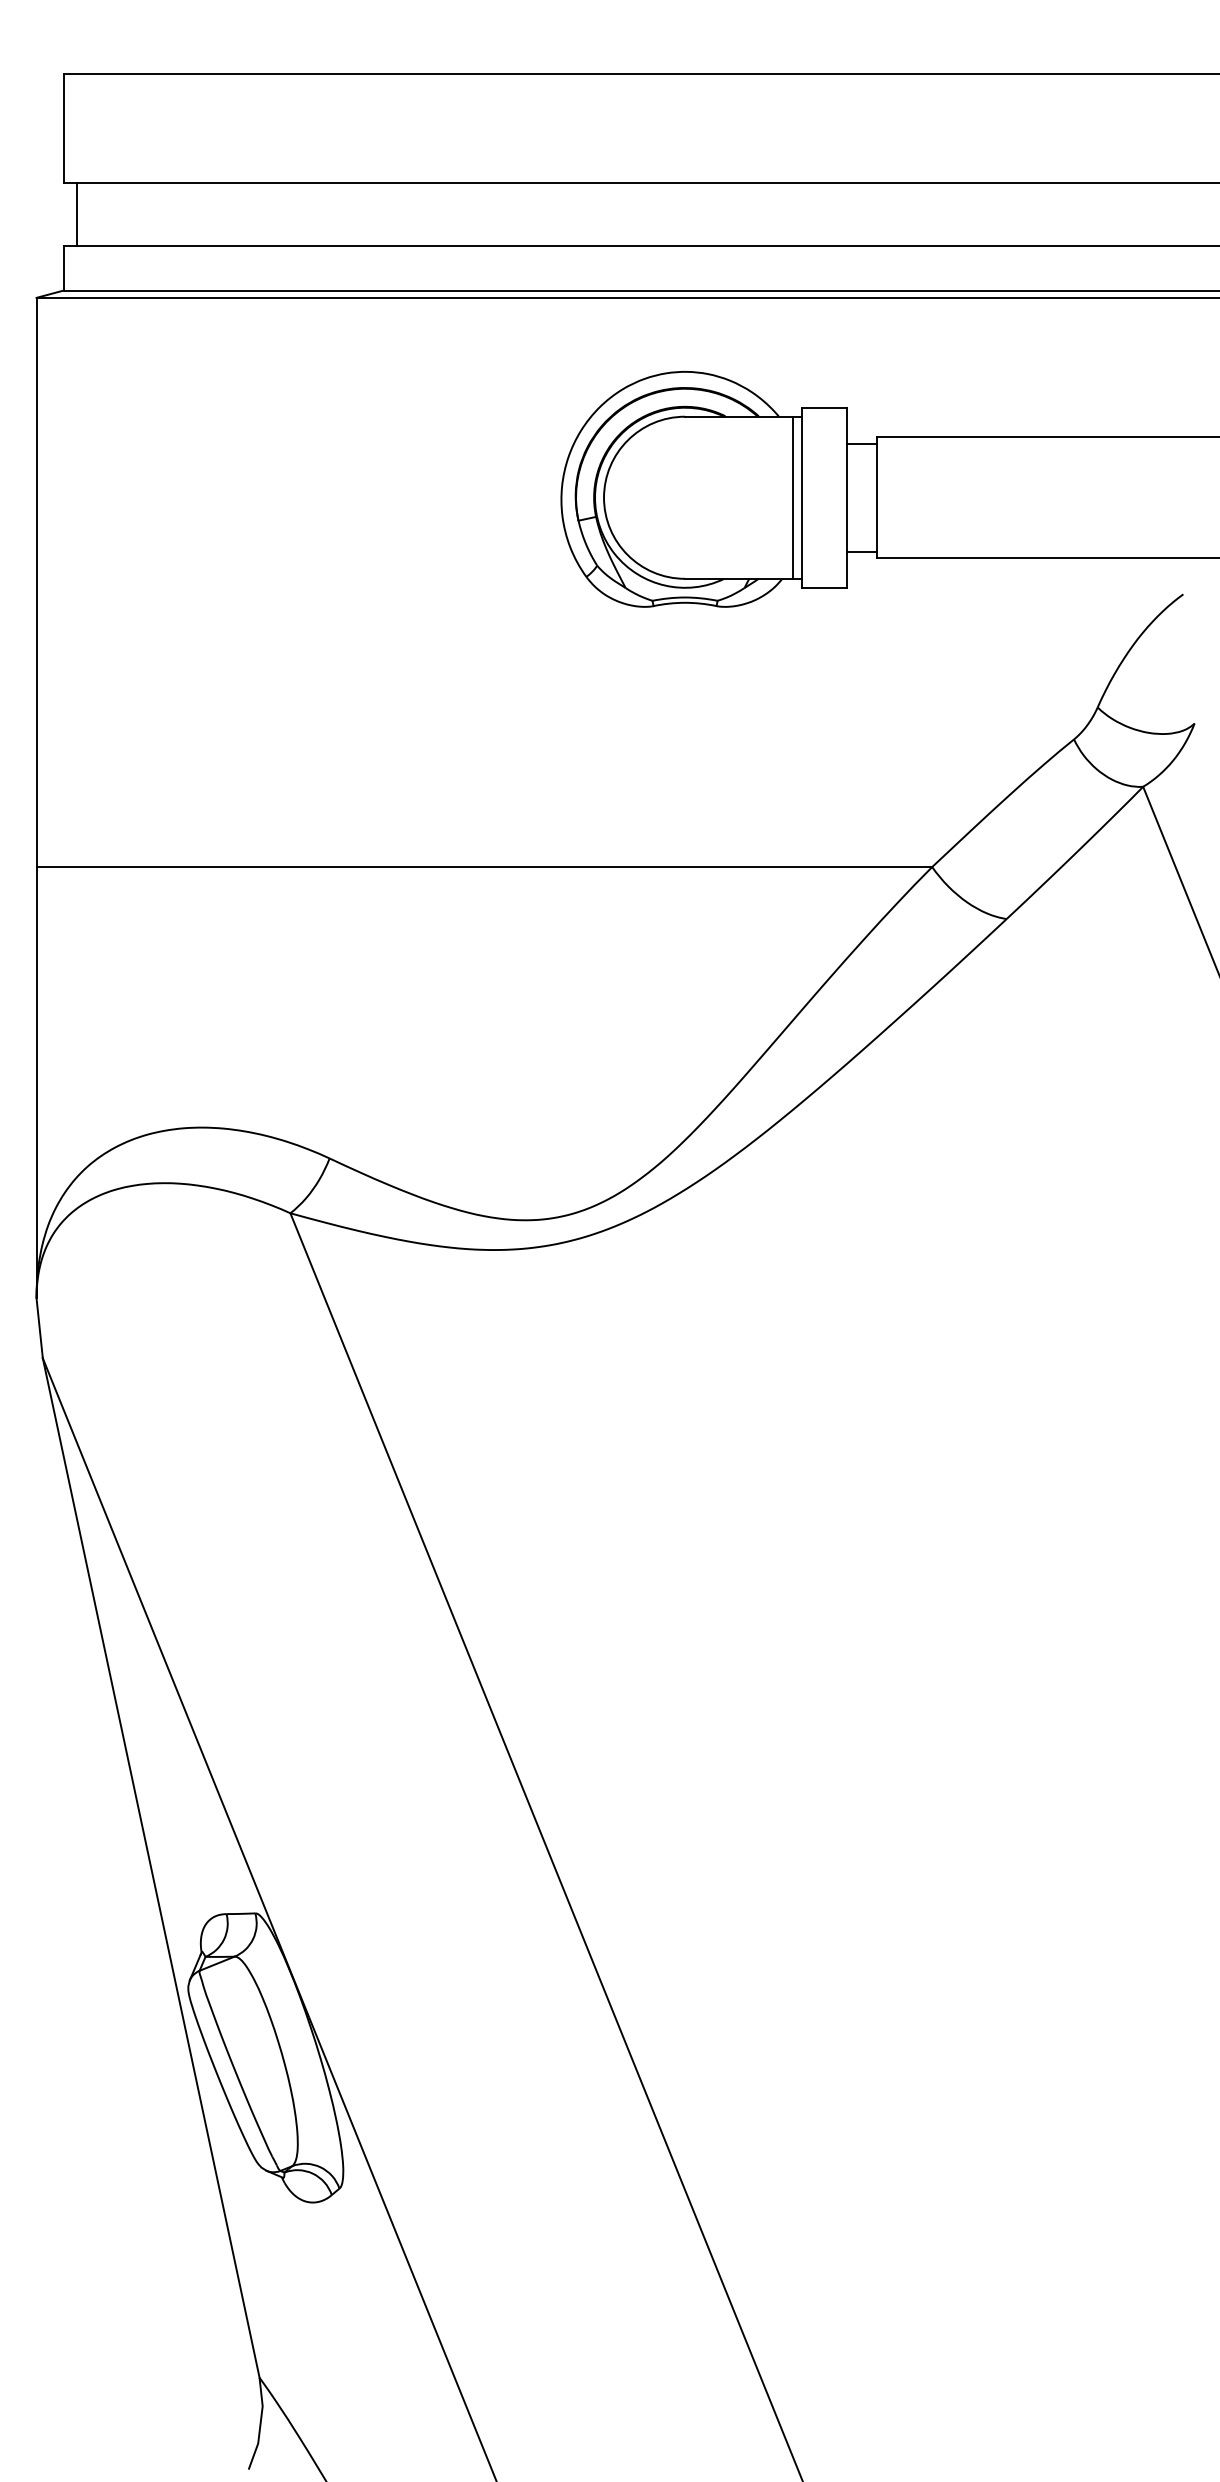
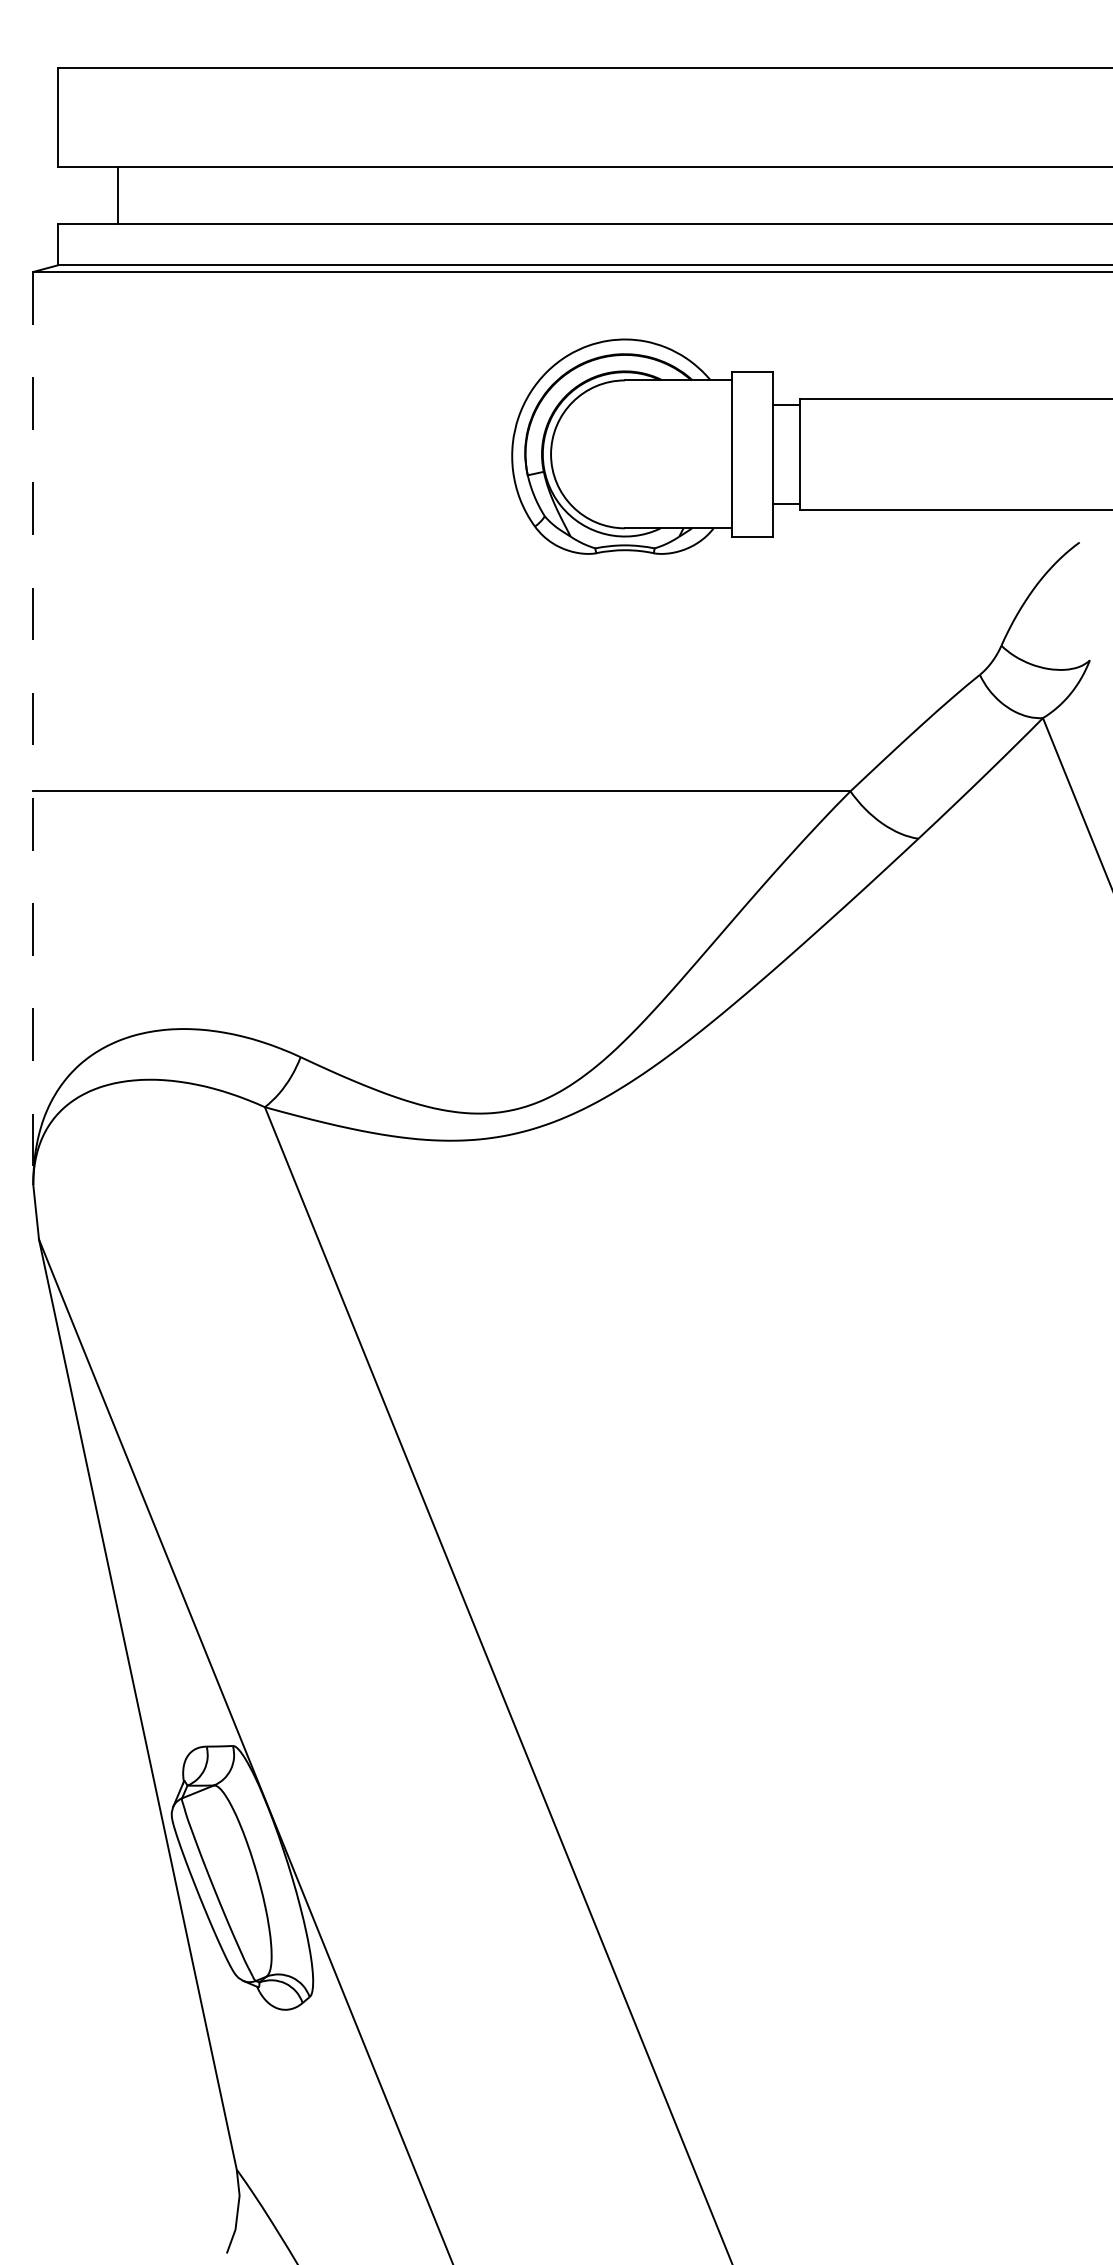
line: (76, 213) -> (117, 195), moved
line: (793, 497) -> (723, 454), removed
line: (36, 798) -> (33, 728), solid -> dashed

